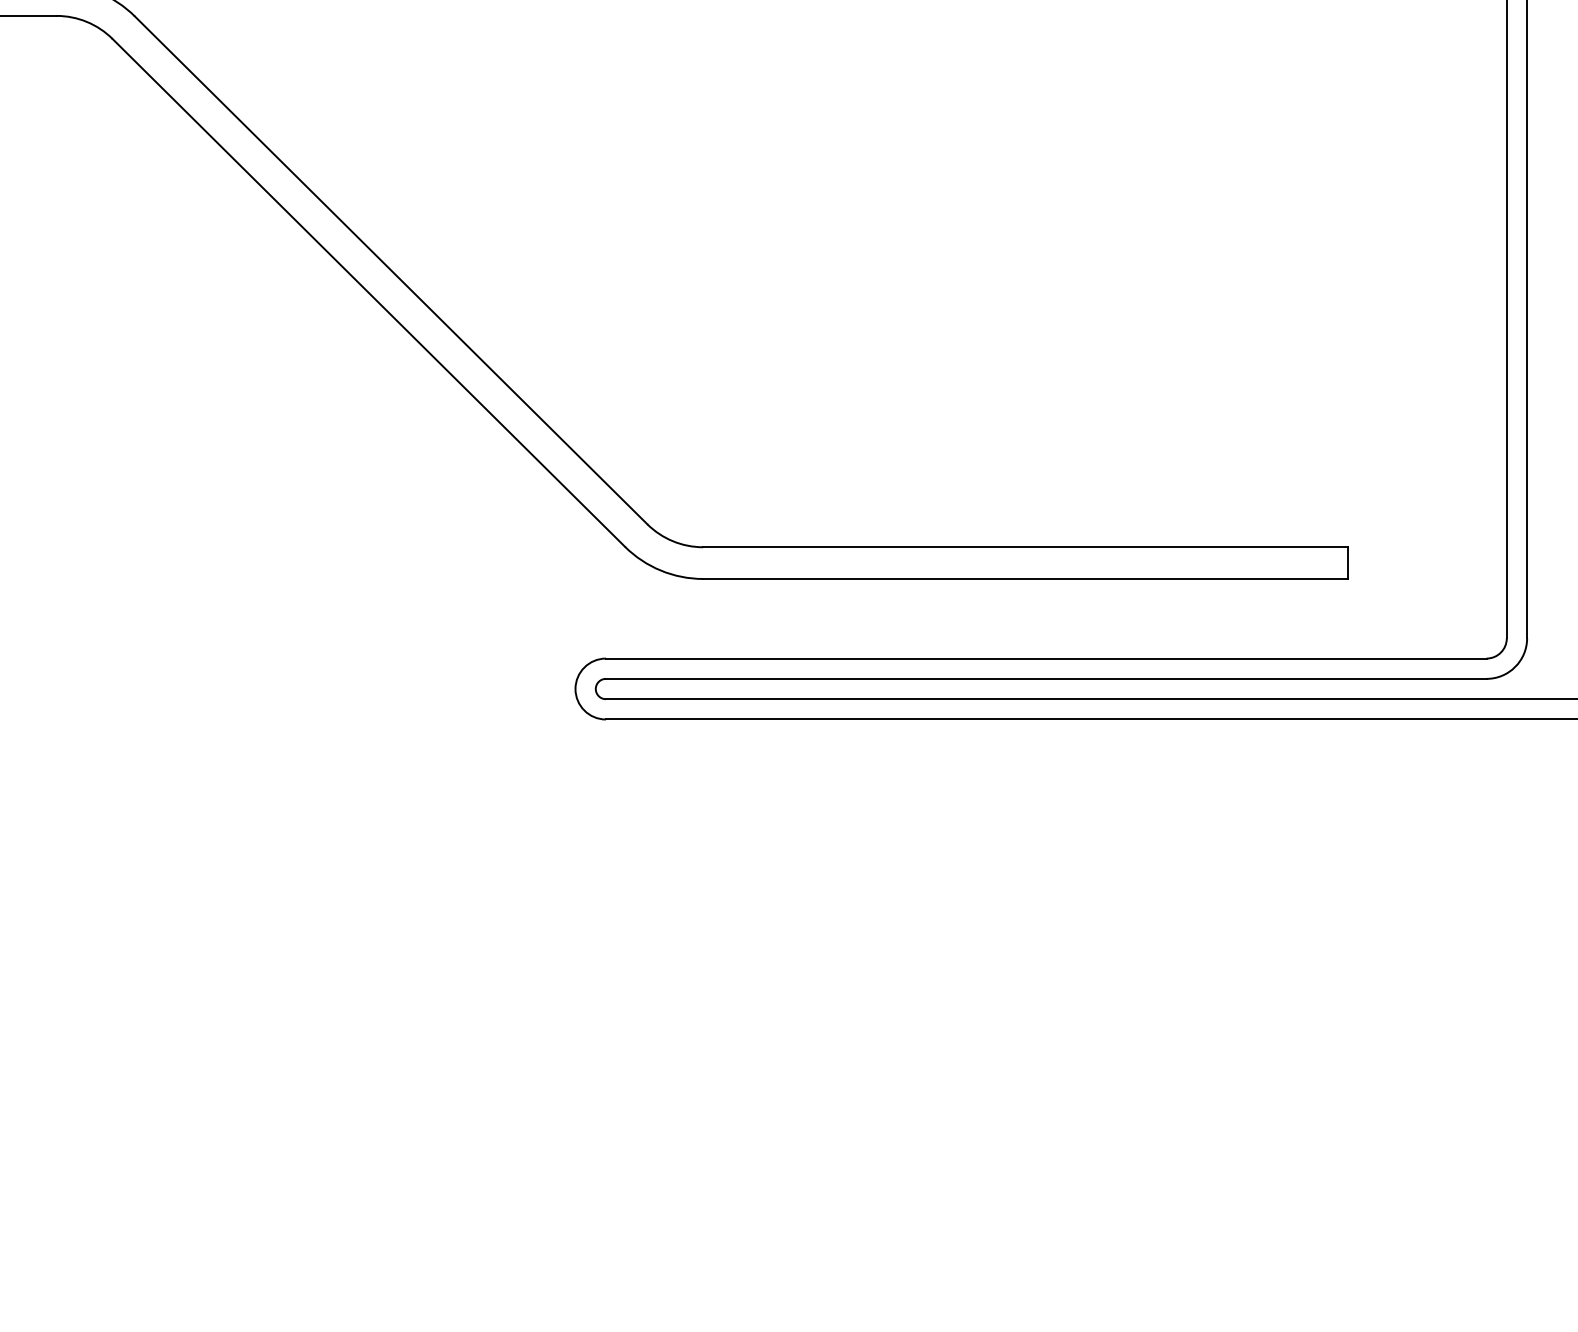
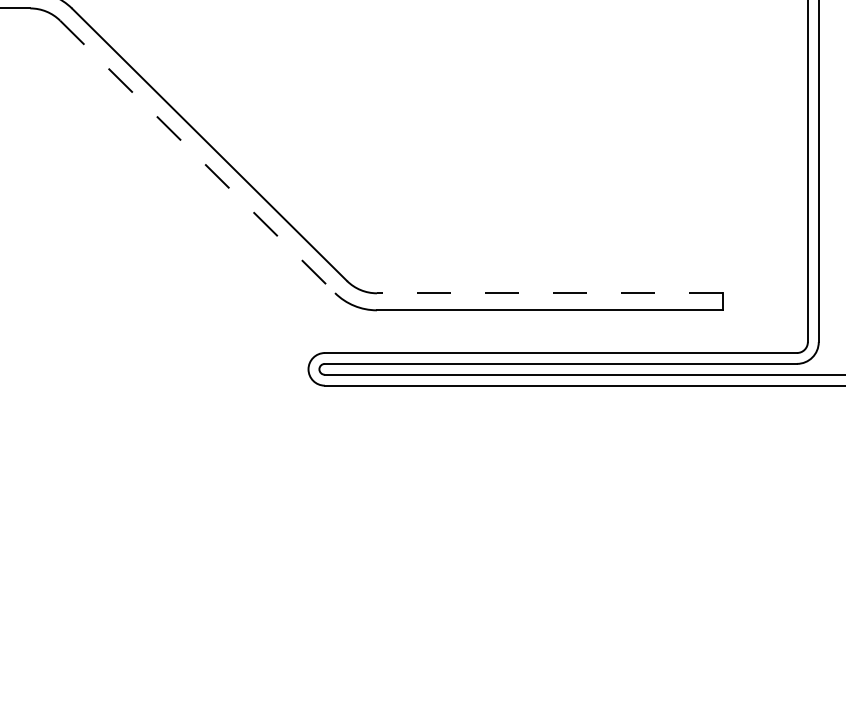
line: (370, 293) -> (198, 157), solid -> dashed
line: (1024, 547) -> (549, 293), solid -> dashed

